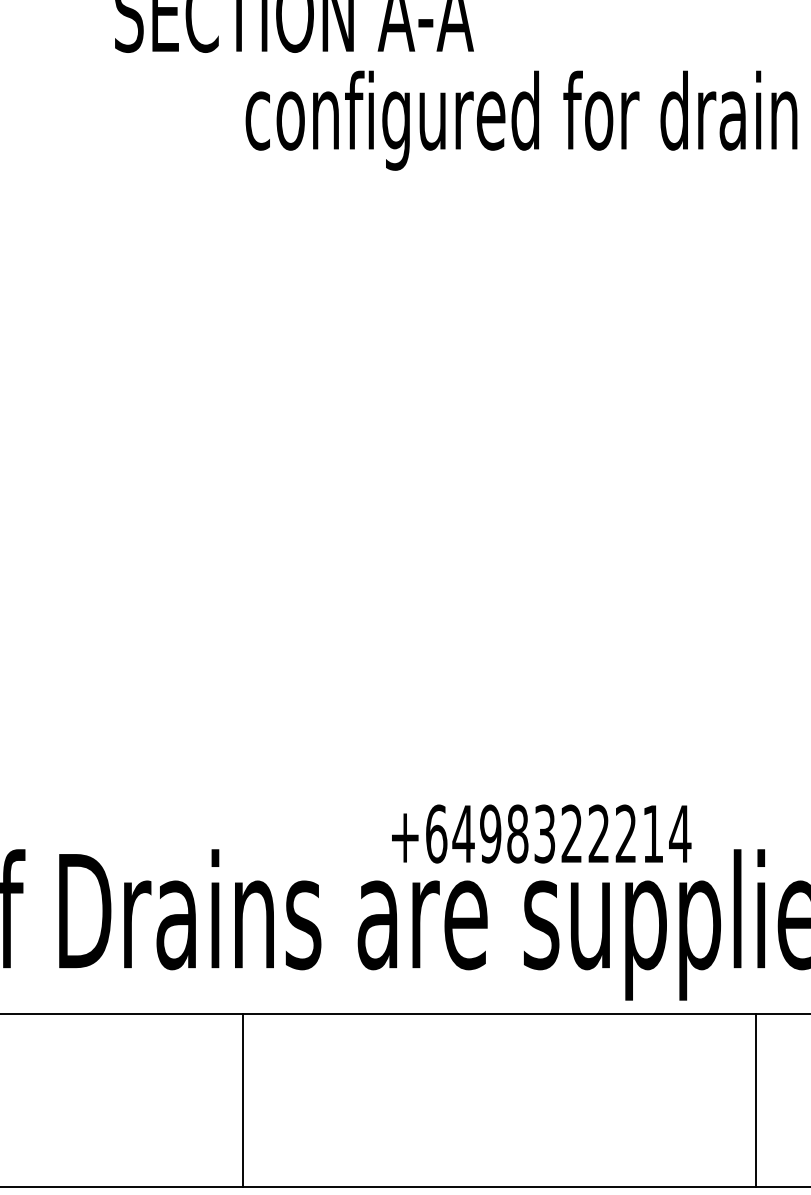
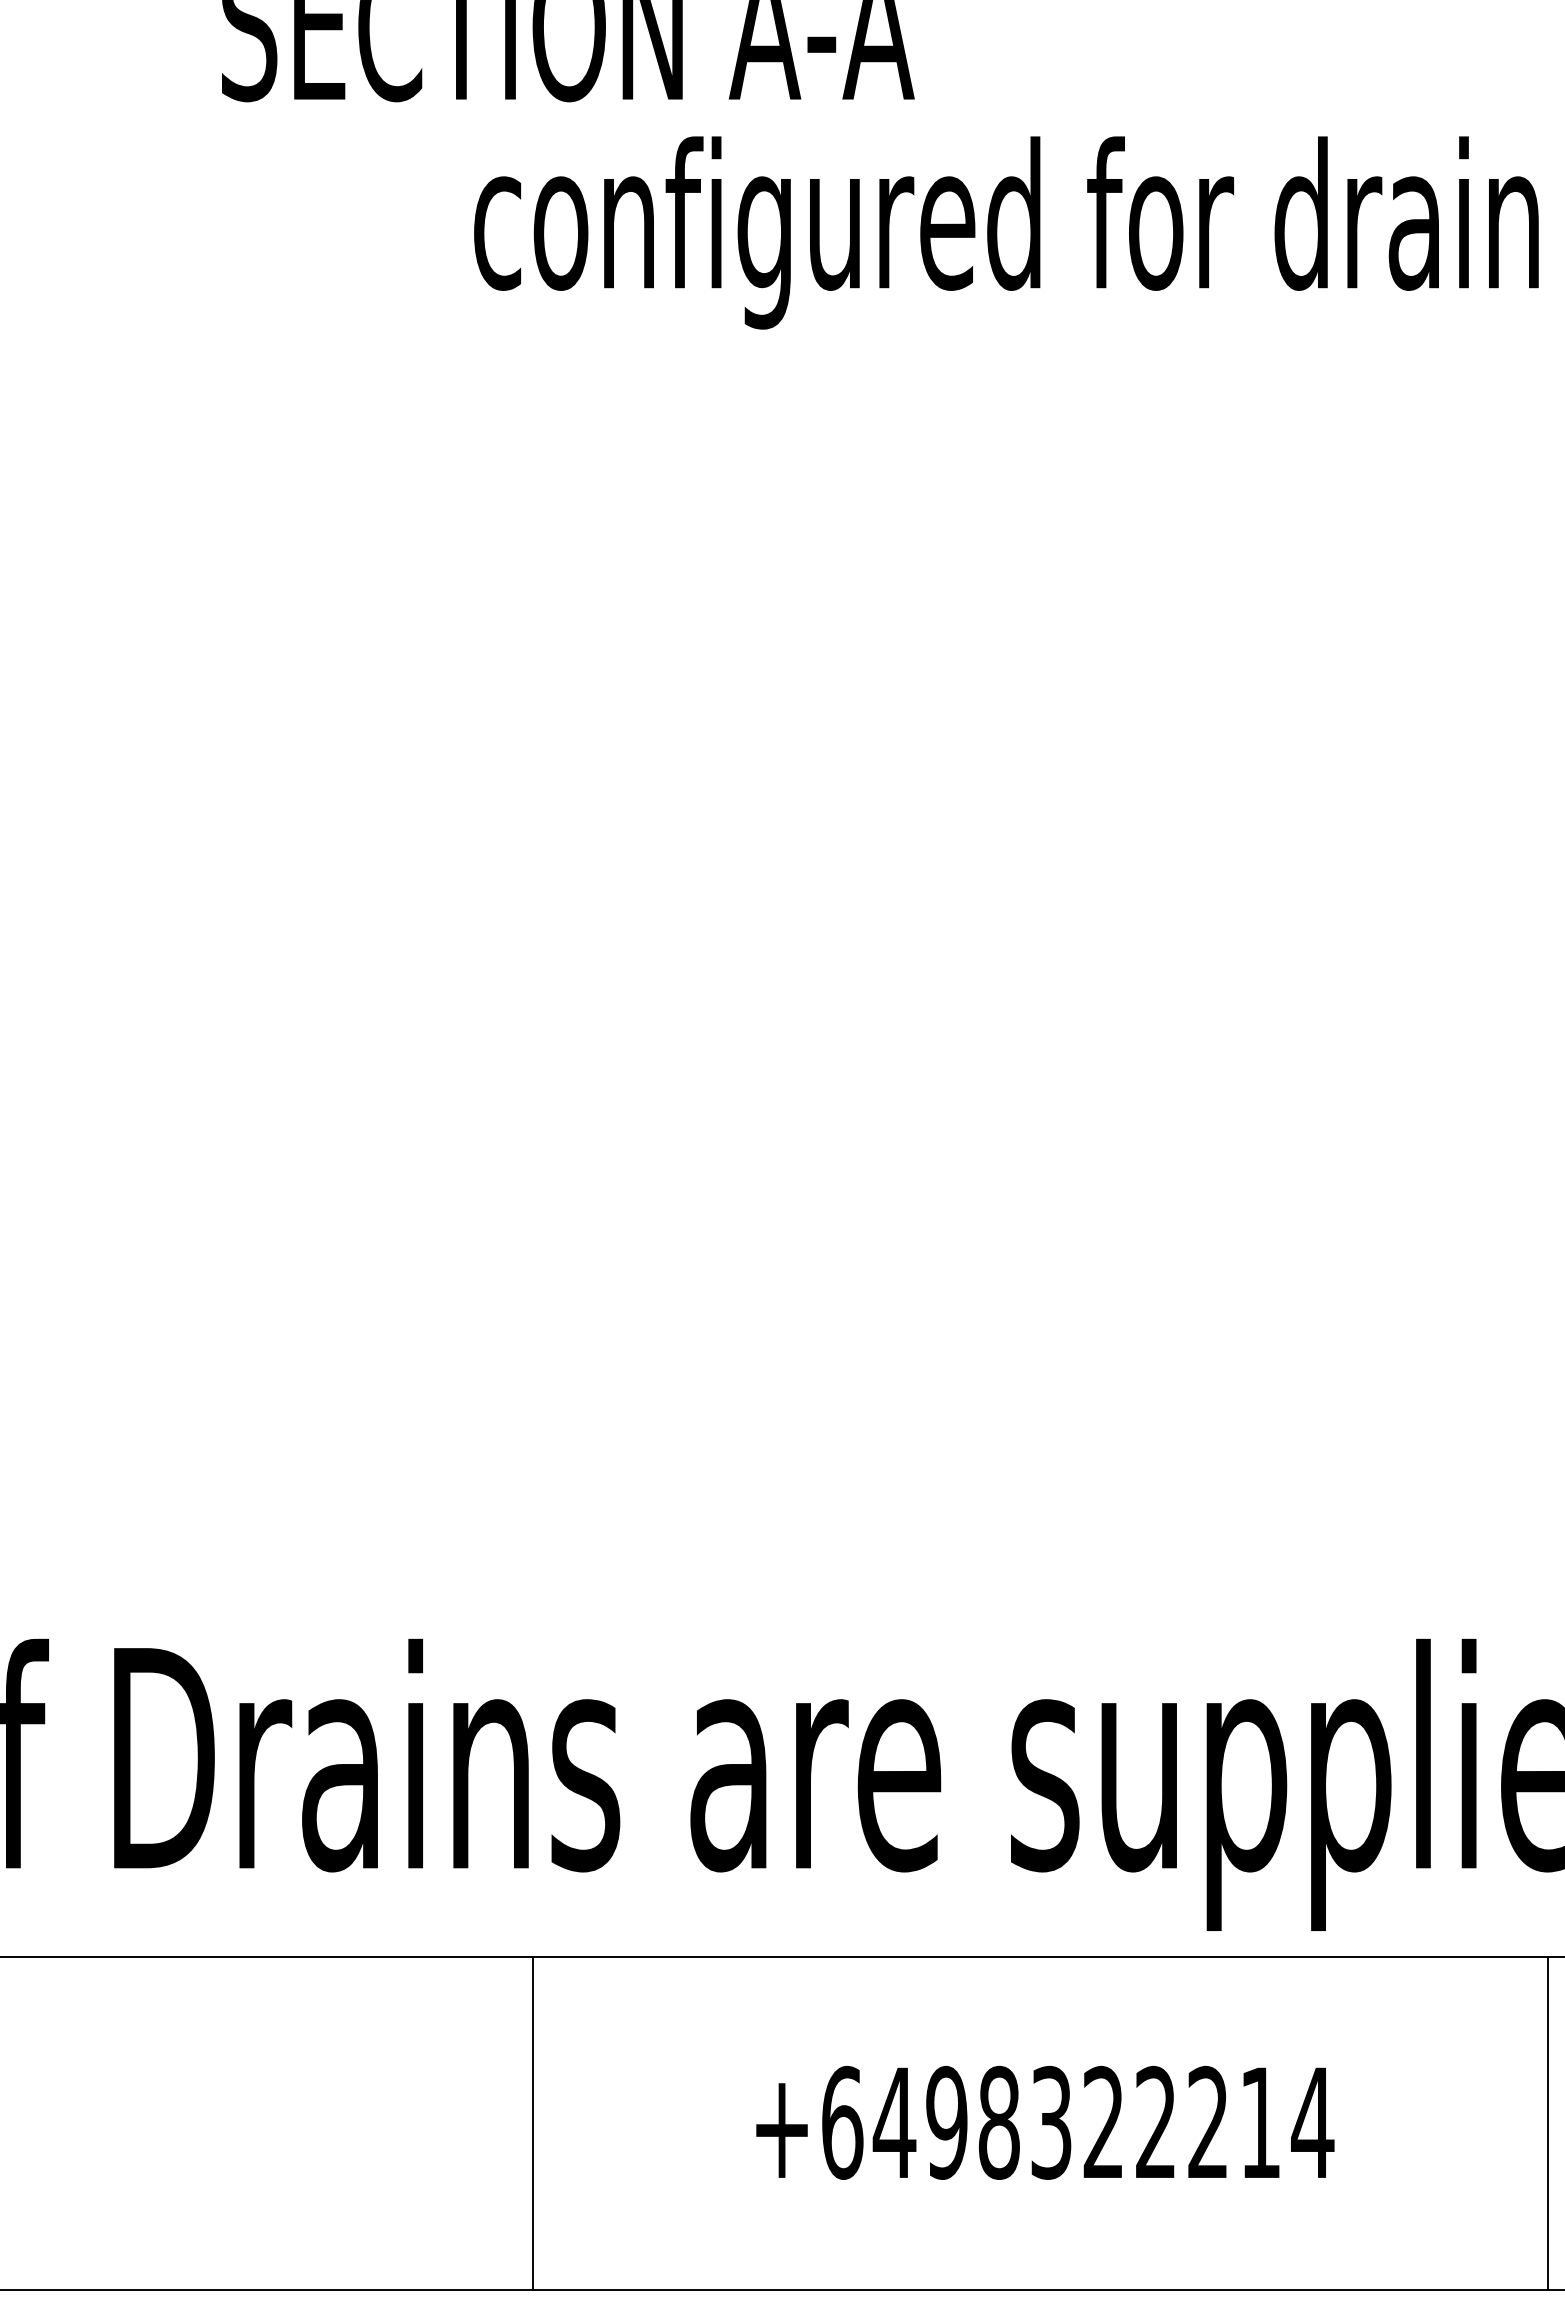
text: (541, 833) -> (1044, 2121), moved
line: (243, 1100) -> (533, 2123), moved
line: (756, 1100) -> (1548, 2123), moved

